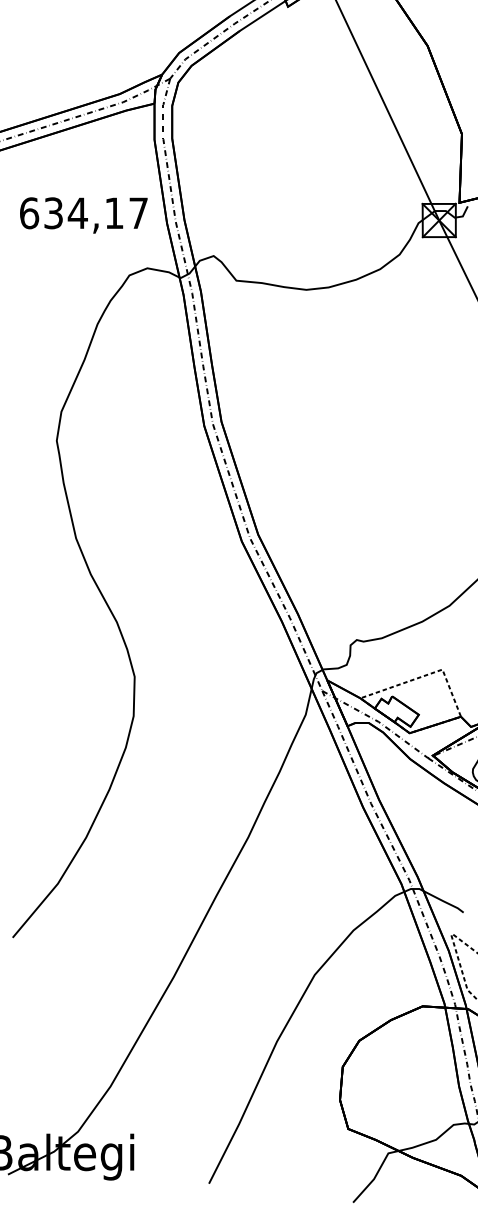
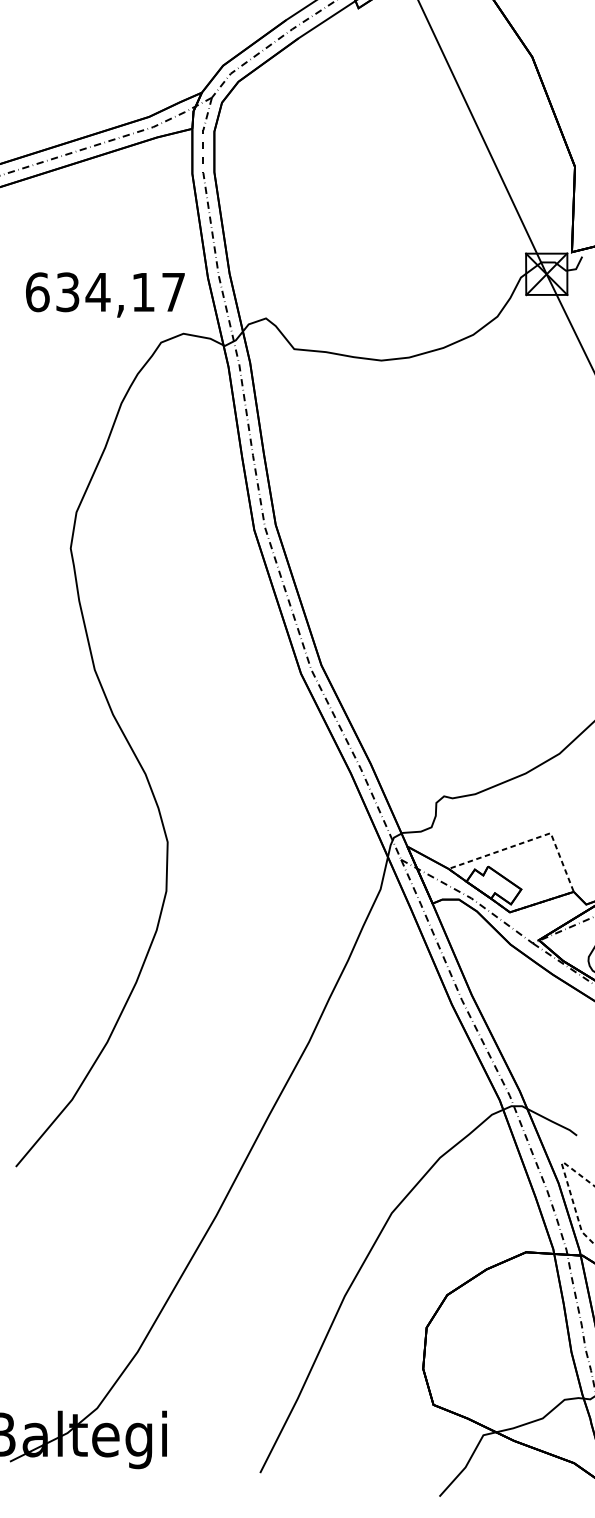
text: (83, 215) -> (105, 294), moved

